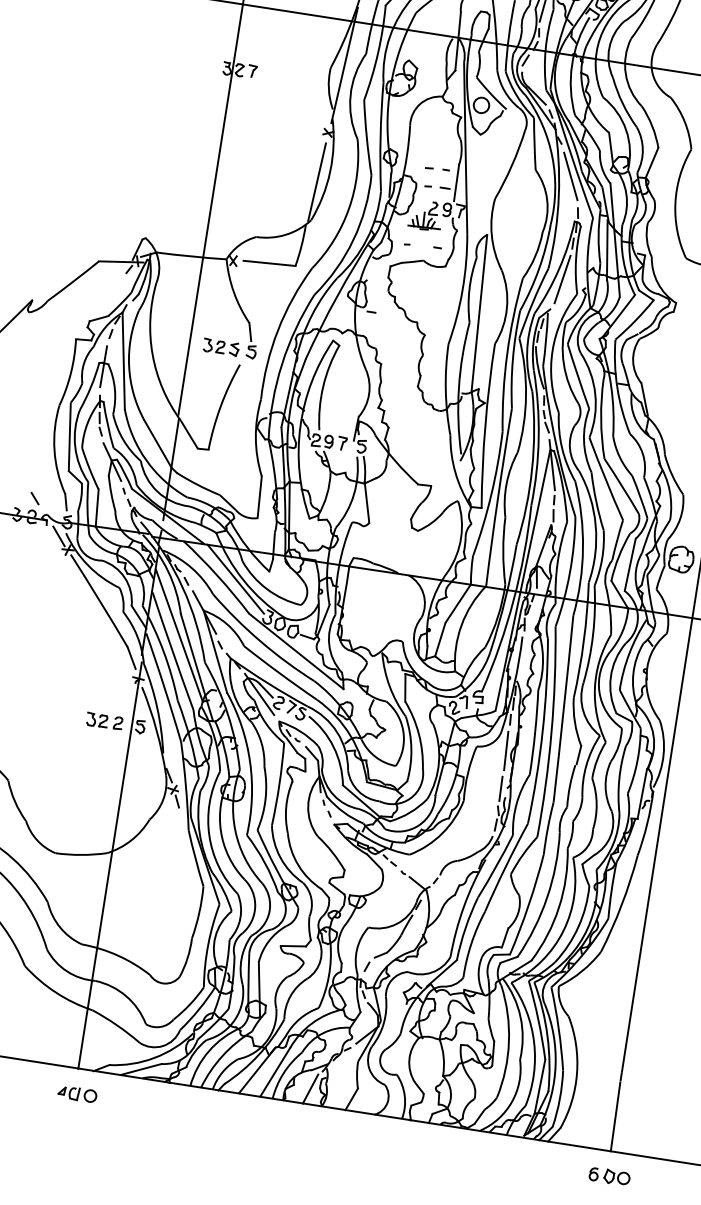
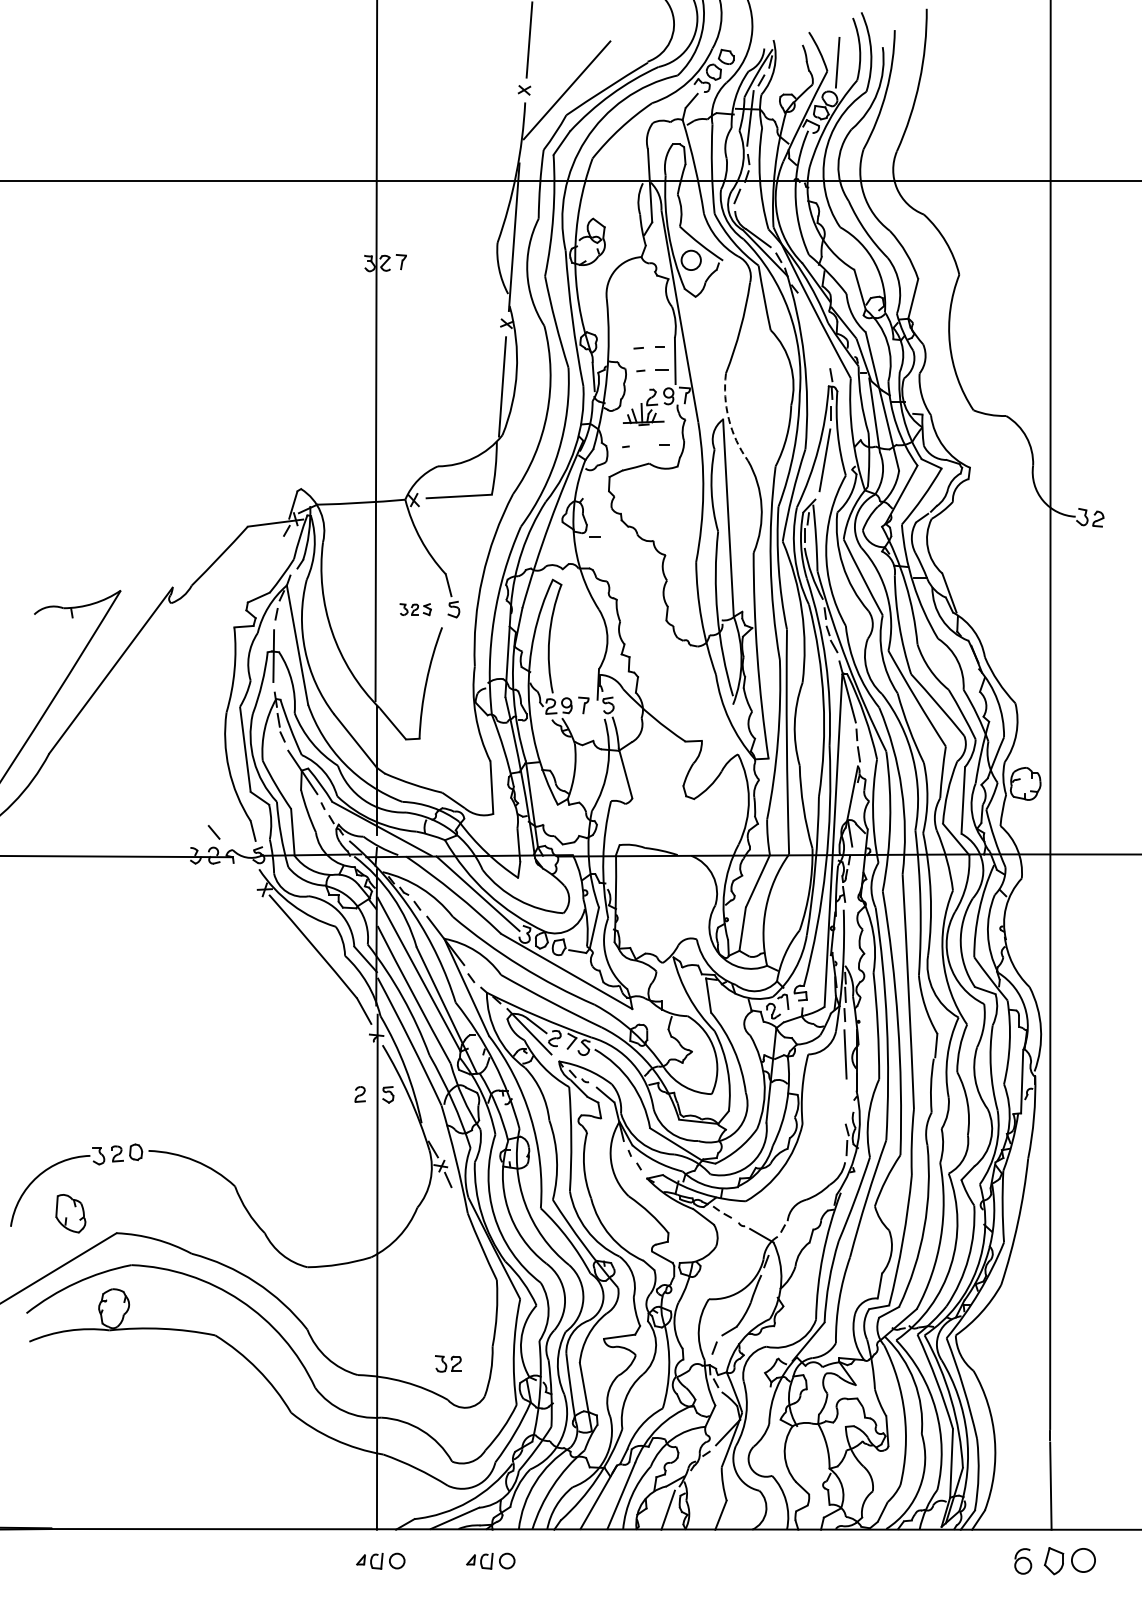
line: (570, 176) -> (815, 331), removed
arc: (491, 235) -> (728, 419), solid -> dashed
part: (221, 347) -> (415, 609), size x0.7
line: (58, 536) -> (250, 874), removed
part: (97, 720) -> (448, 1363), moved
line: (500, 788) -> (845, 1102), removed
part: (164, 1107) -> (490, 1560), added
part: (609, 1176) -> (1054, 1561), size x1.6

